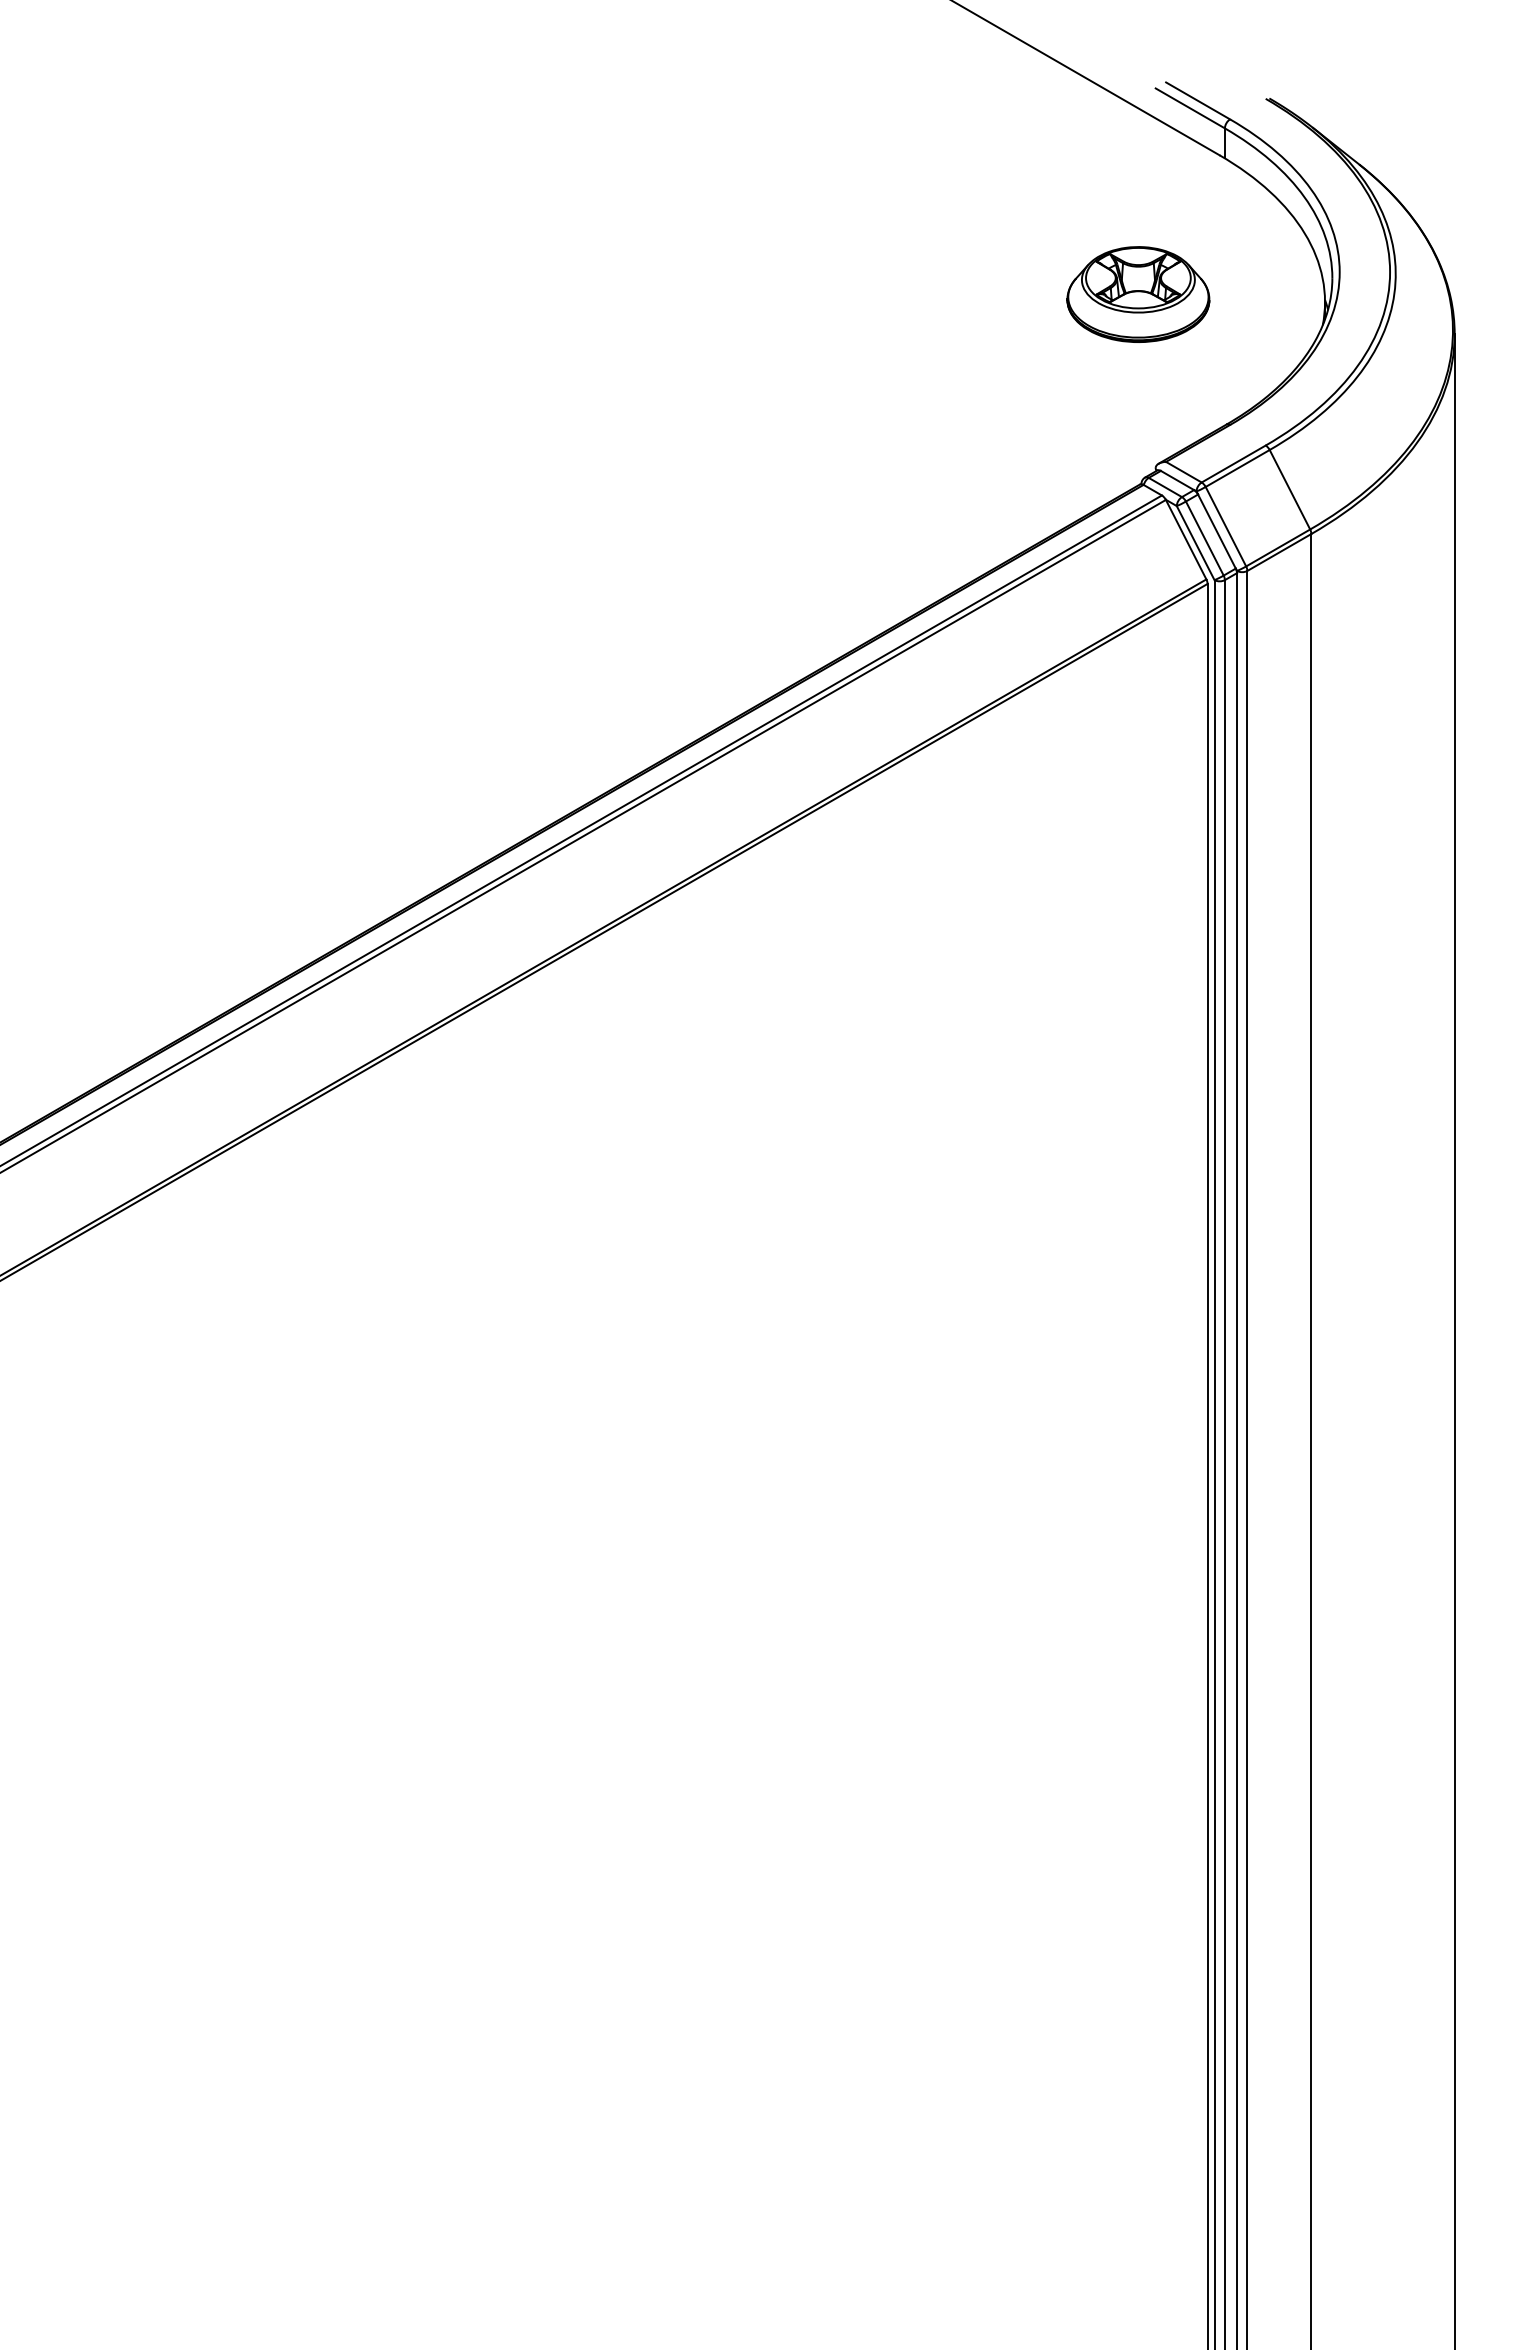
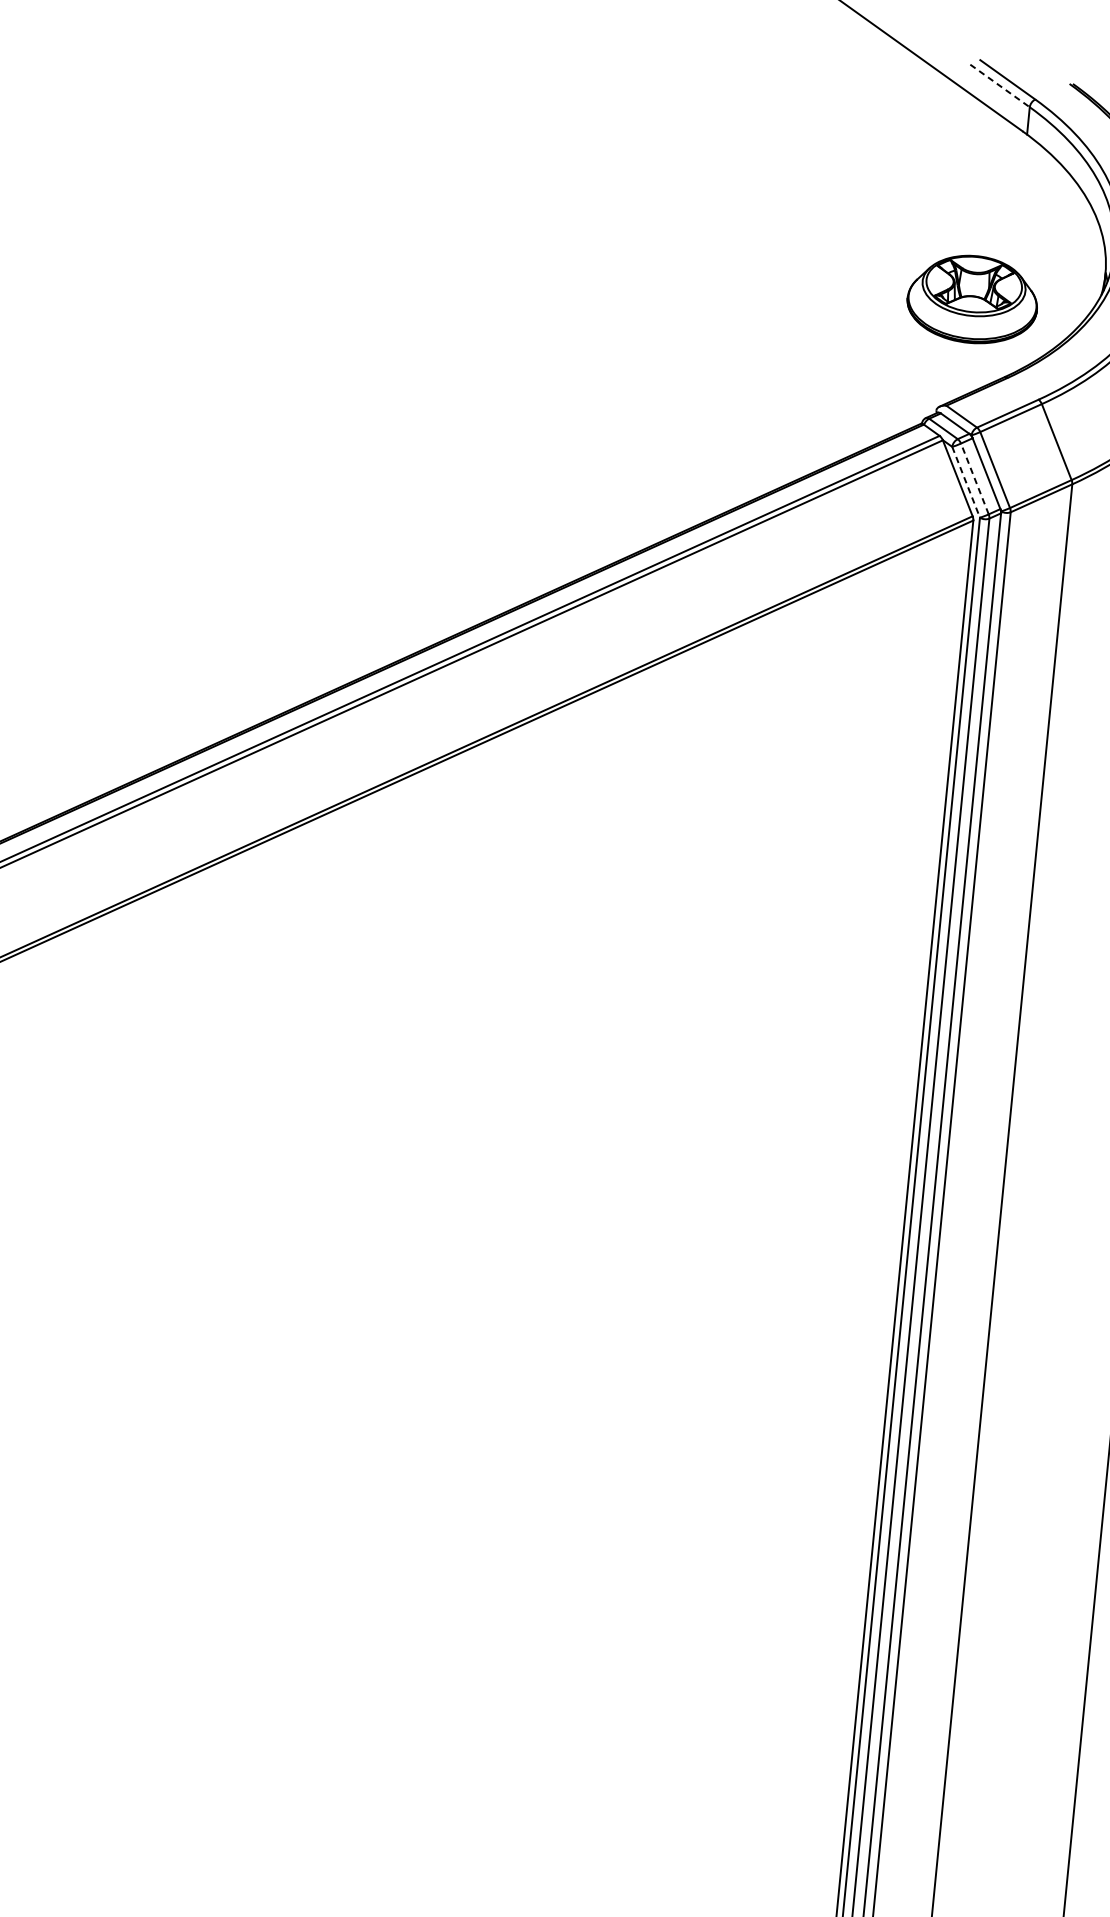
line: (1190, 108) -> (1000, 86), solid -> dashed
part: (1138, 294) -> (972, 299), moved
line: (1204, 538) -> (974, 478), solid -> dashed
line: (1195, 543) -> (965, 482), solid -> dashed

